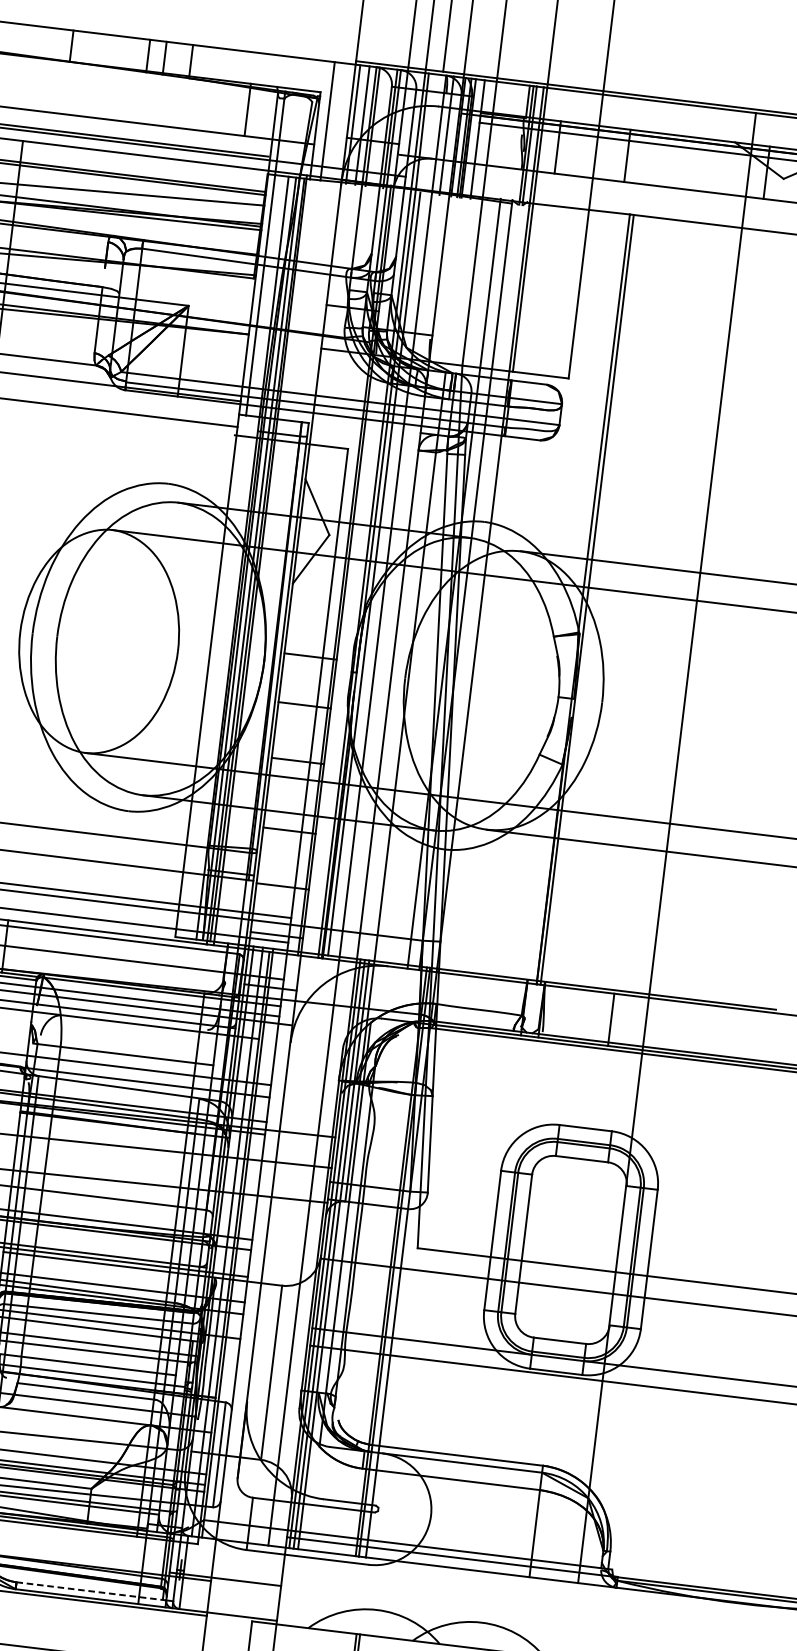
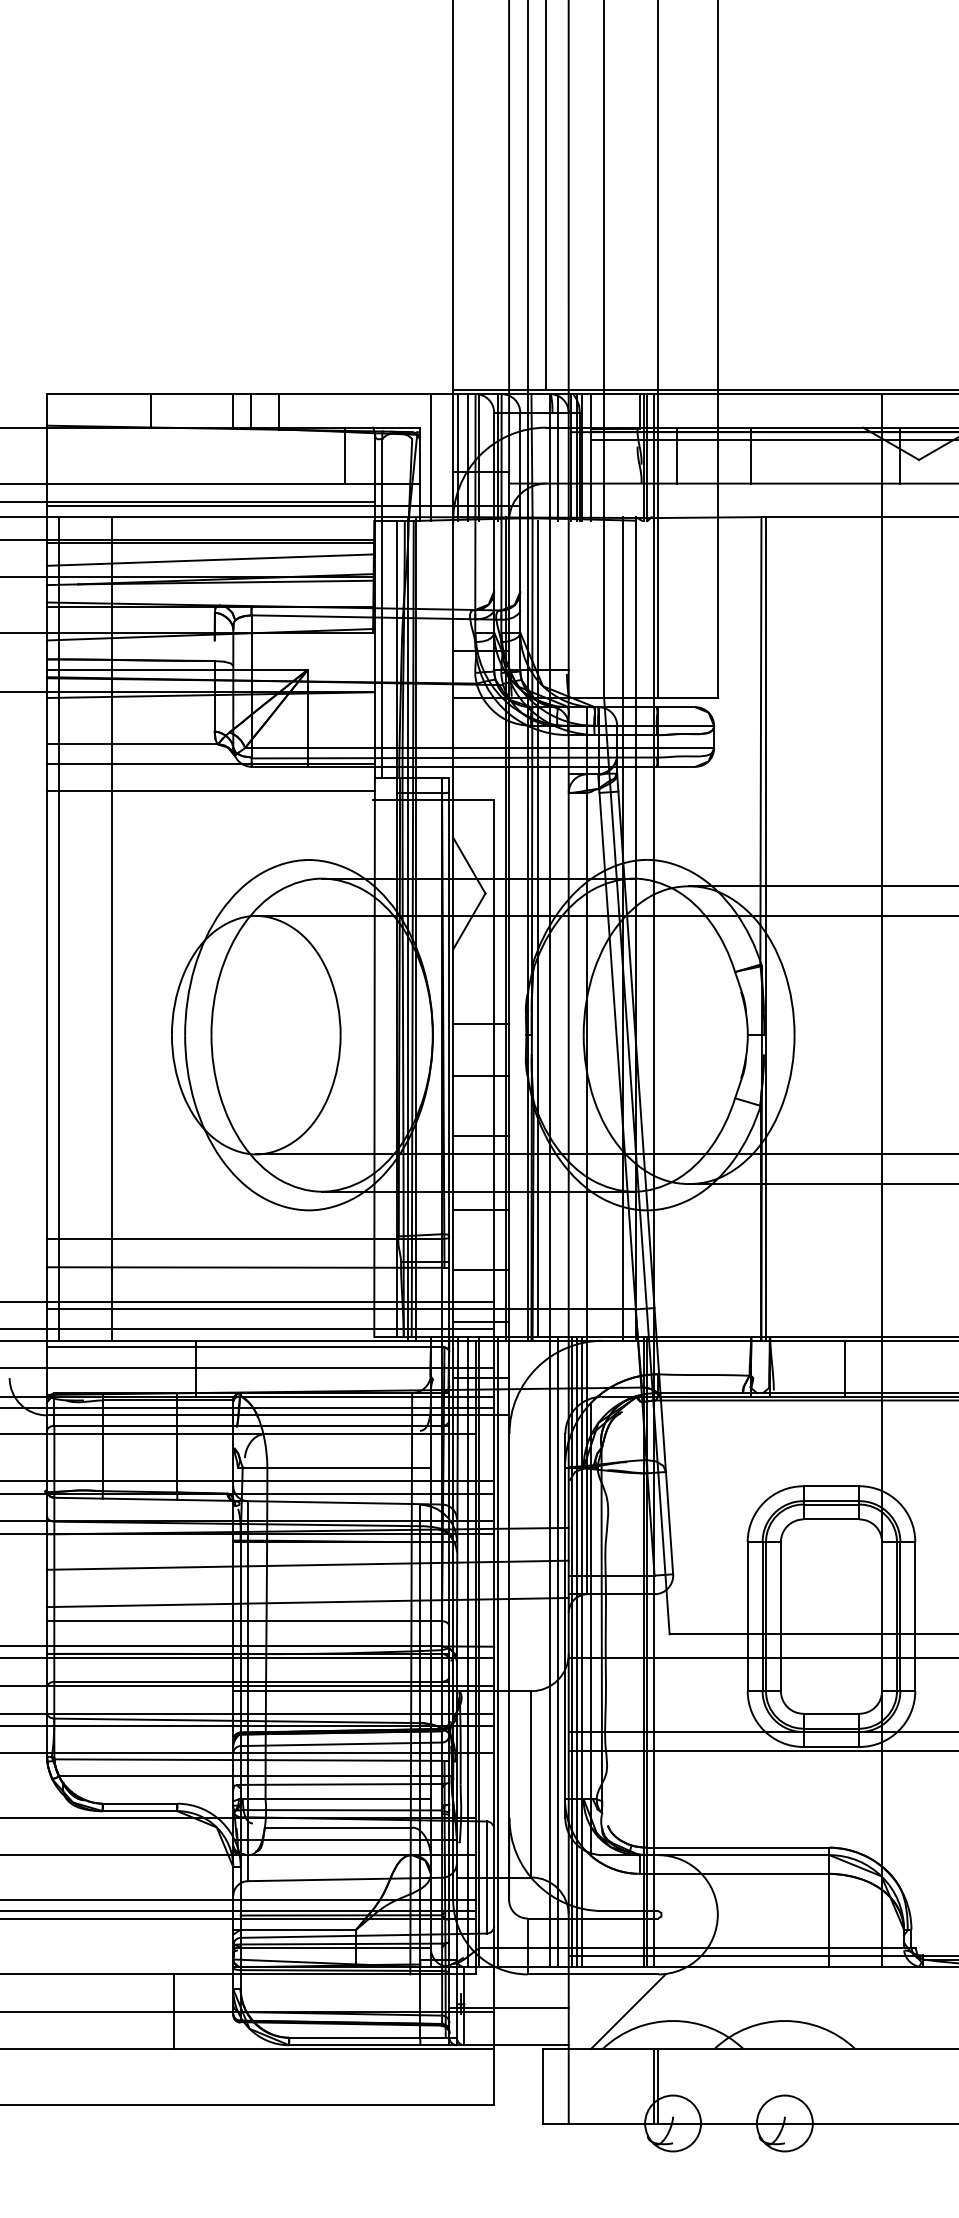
line: (254, 1244) -> (497, 1651), added
line: (311, 1251) -> (558, 1651), added
line: (91, 1591) -> (369, 2037), dashed -> solid
line: (336, 1596) -> (628, 2011), added

